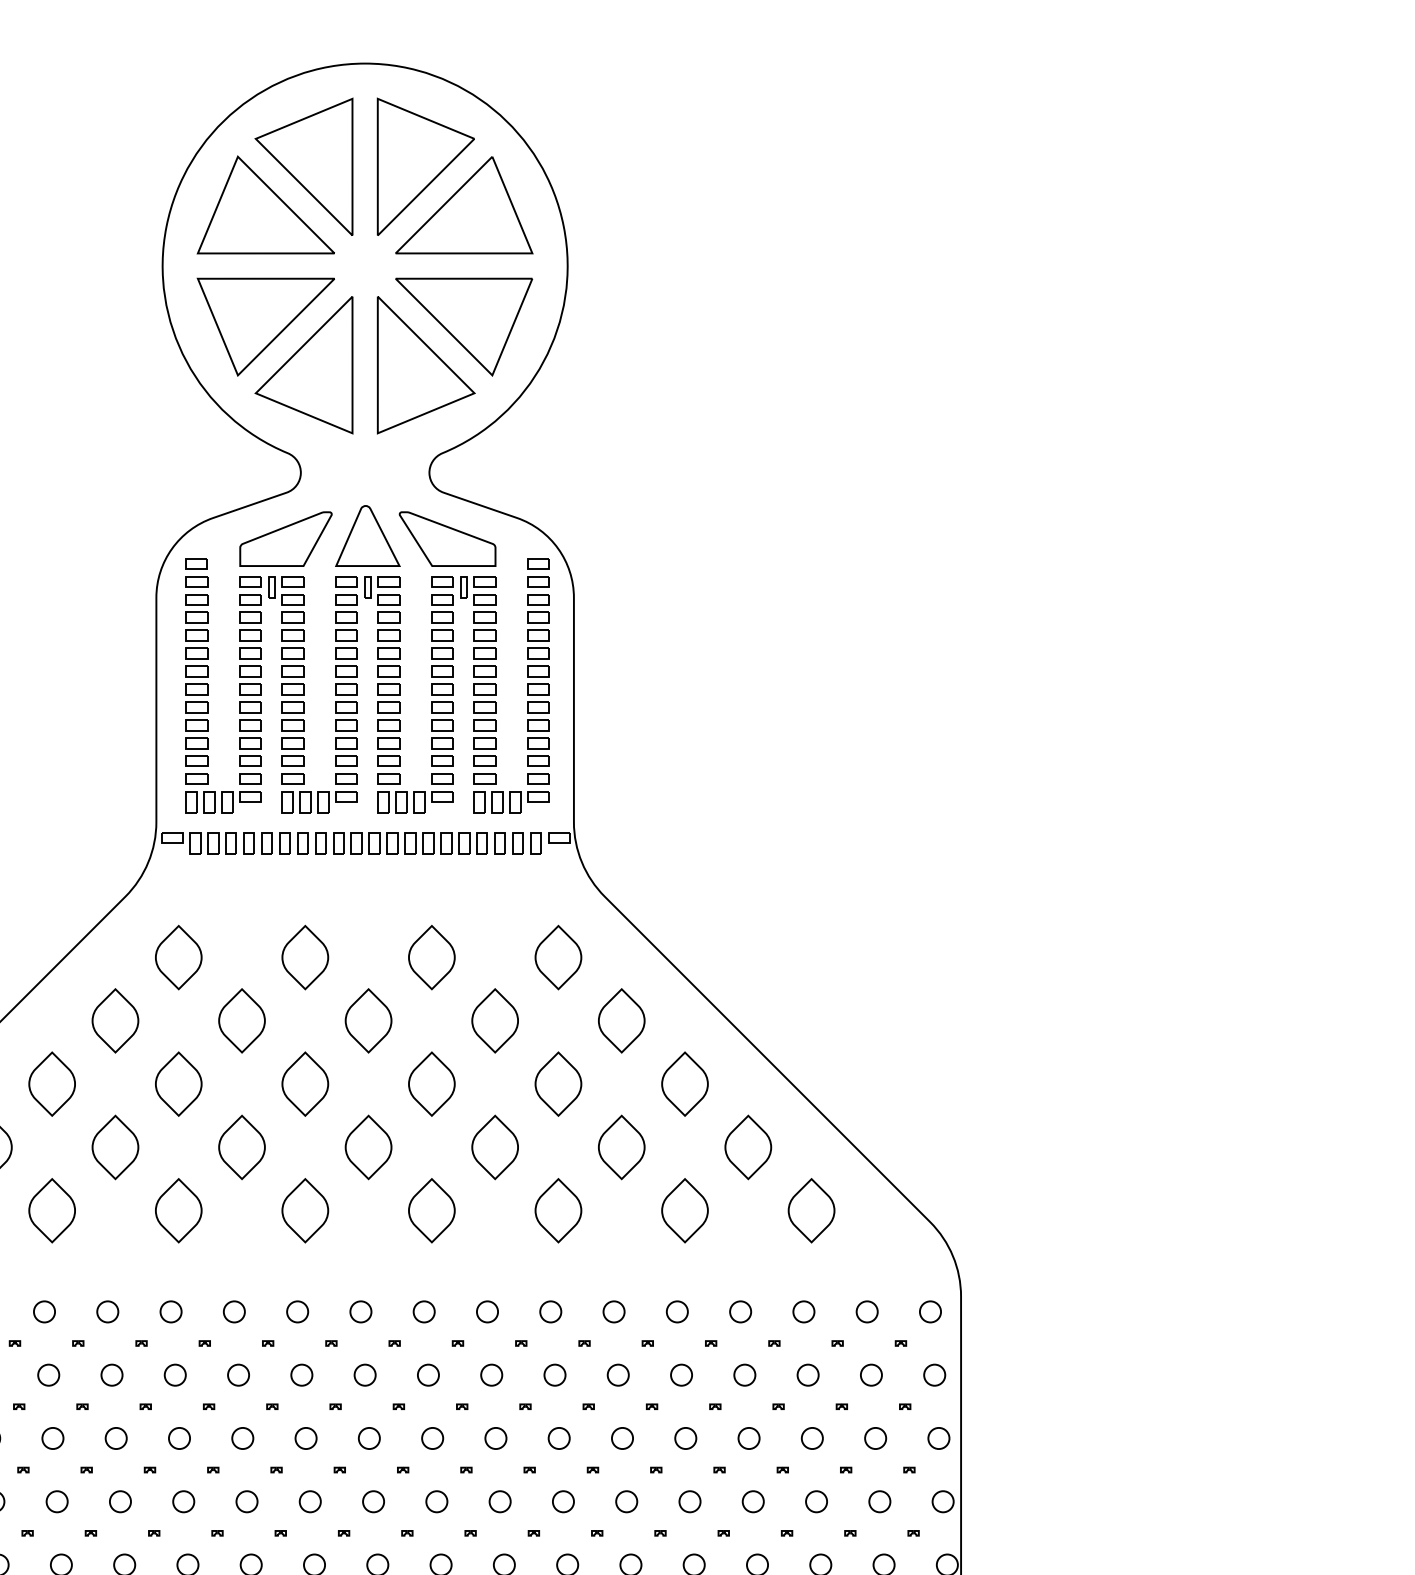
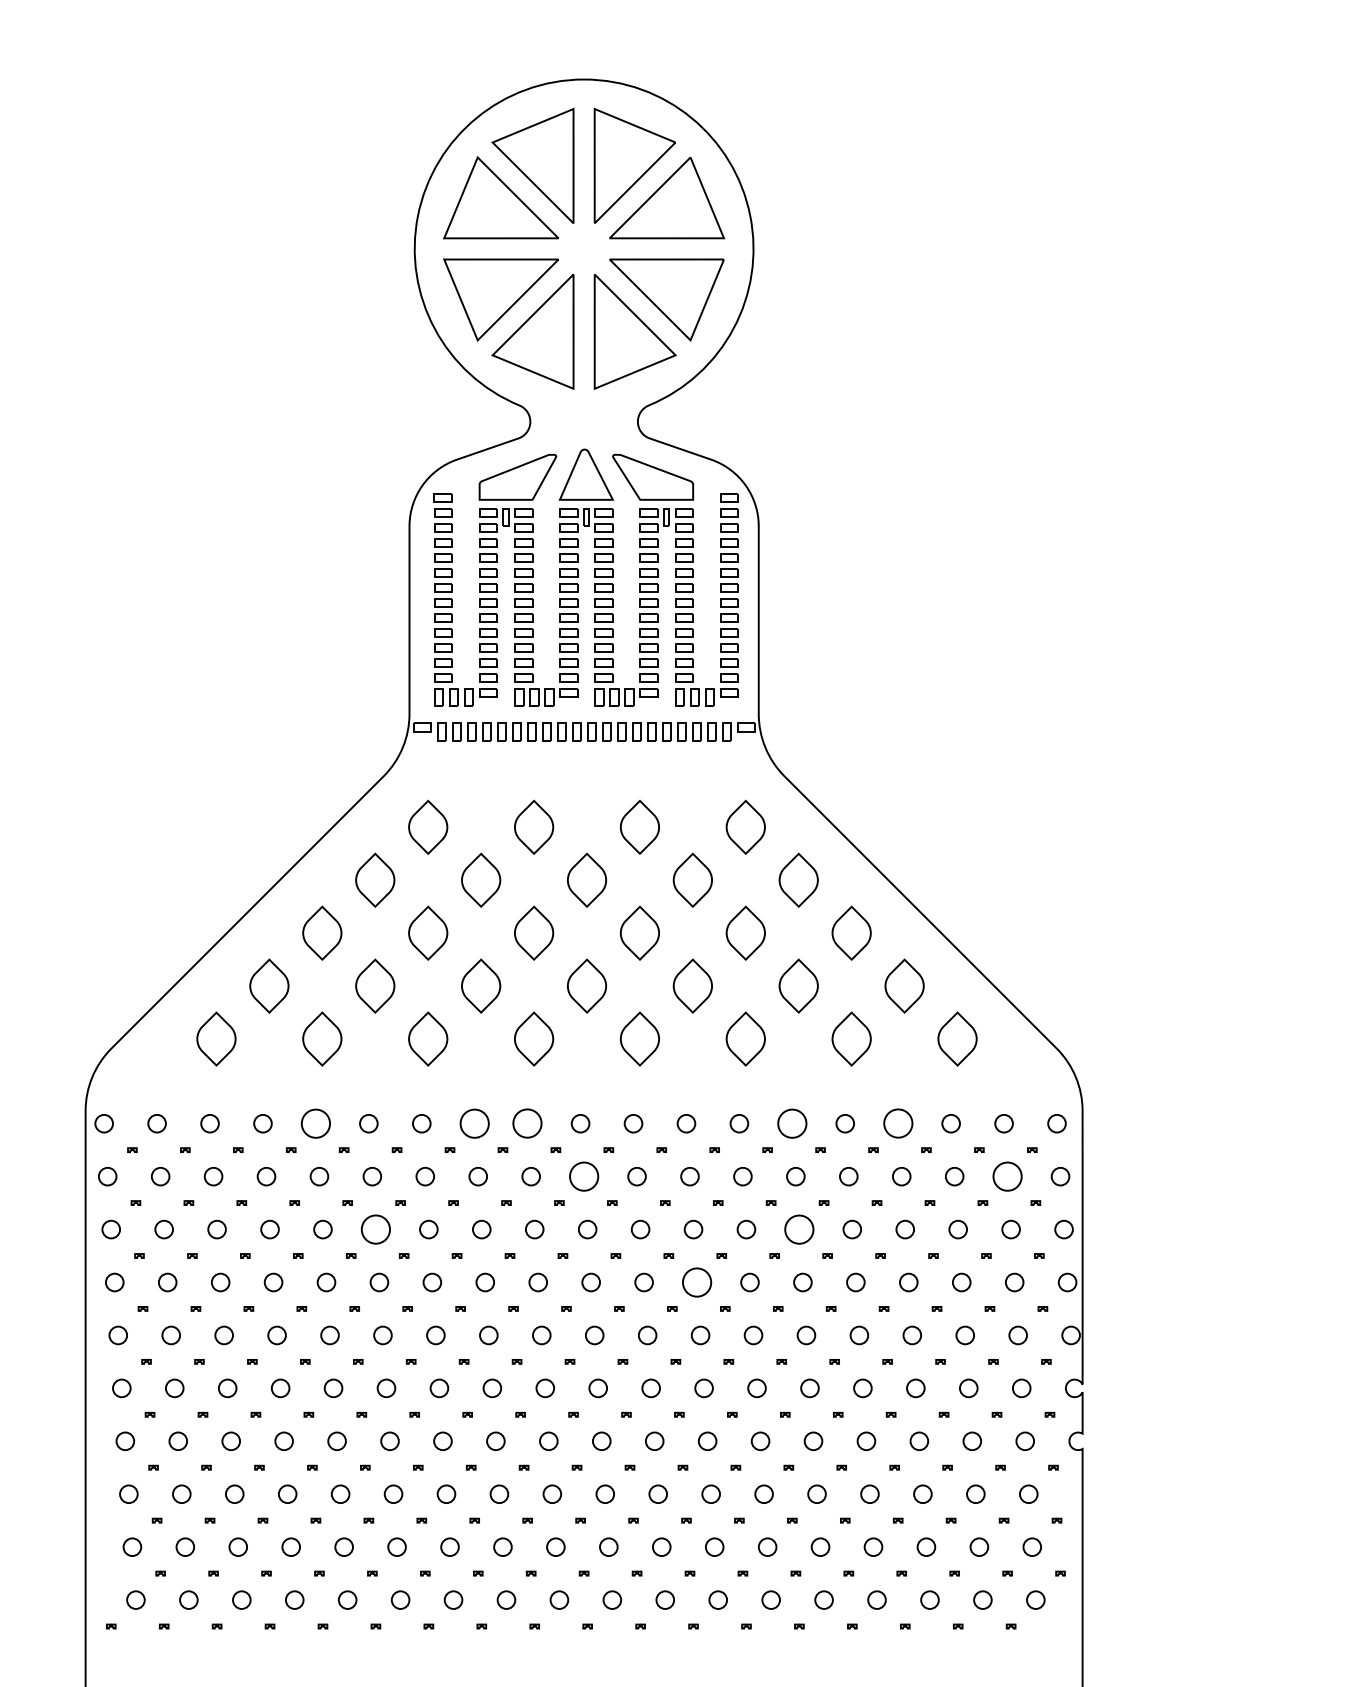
circle: (44, 1311) -> (315, 1123), size x1.6
circle: (234, 1311) -> (474, 1123), size x1.6
circle: (297, 1311) -> (527, 1123), size x1.6
circle: (614, 1311) -> (792, 1123), size x1.6
circle: (739, 1311) -> (897, 1123), size x1.6
circle: (364, 1375) -> (583, 1176), size x1.6
circle: (871, 1375) -> (1007, 1176), size x1.6
circle: (115, 1438) -> (375, 1229), size x1.6
circle: (622, 1438) -> (799, 1229), size x1.6
circle: (499, 1501) -> (696, 1282), size x1.6

